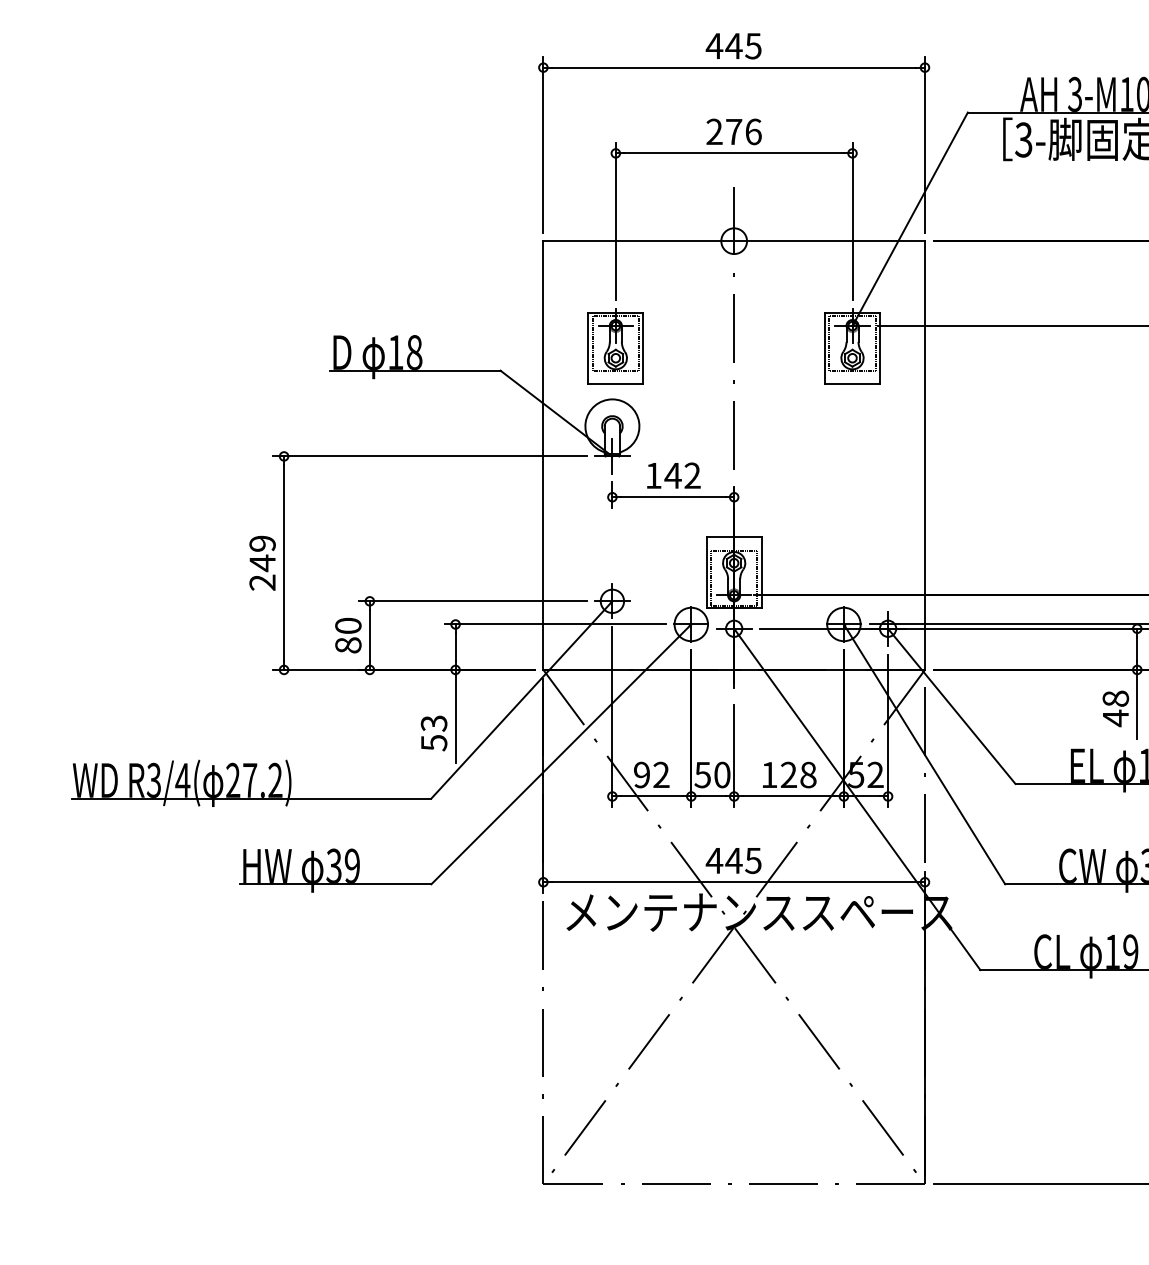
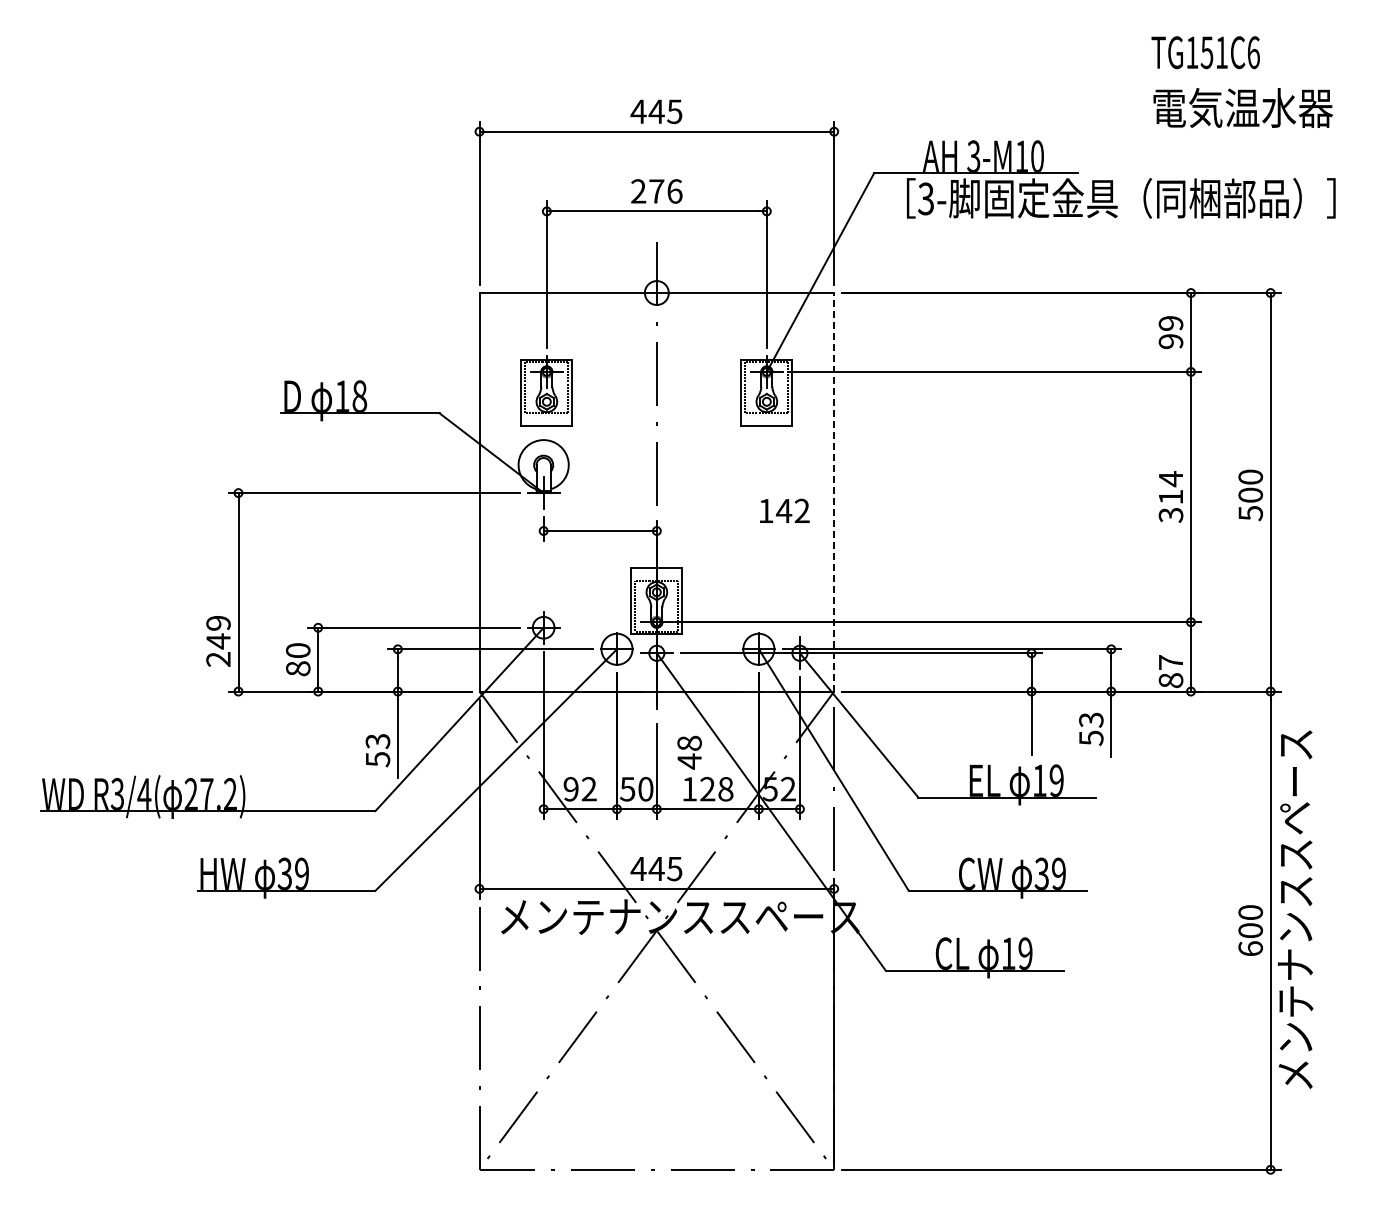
line: (925, 454) -> (834, 491), solid -> dashed
text: (673, 475) -> (784, 510), moved
text: (262, 563) -> (218, 641), moved
text: (1115, 708) -> (689, 752), moved

